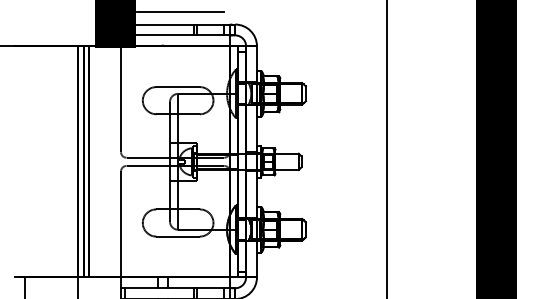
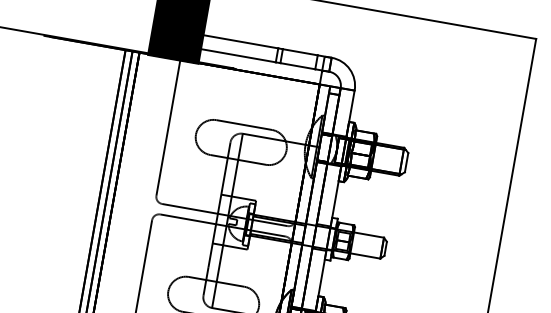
line: (180, 11) -> (264, 28), removed

